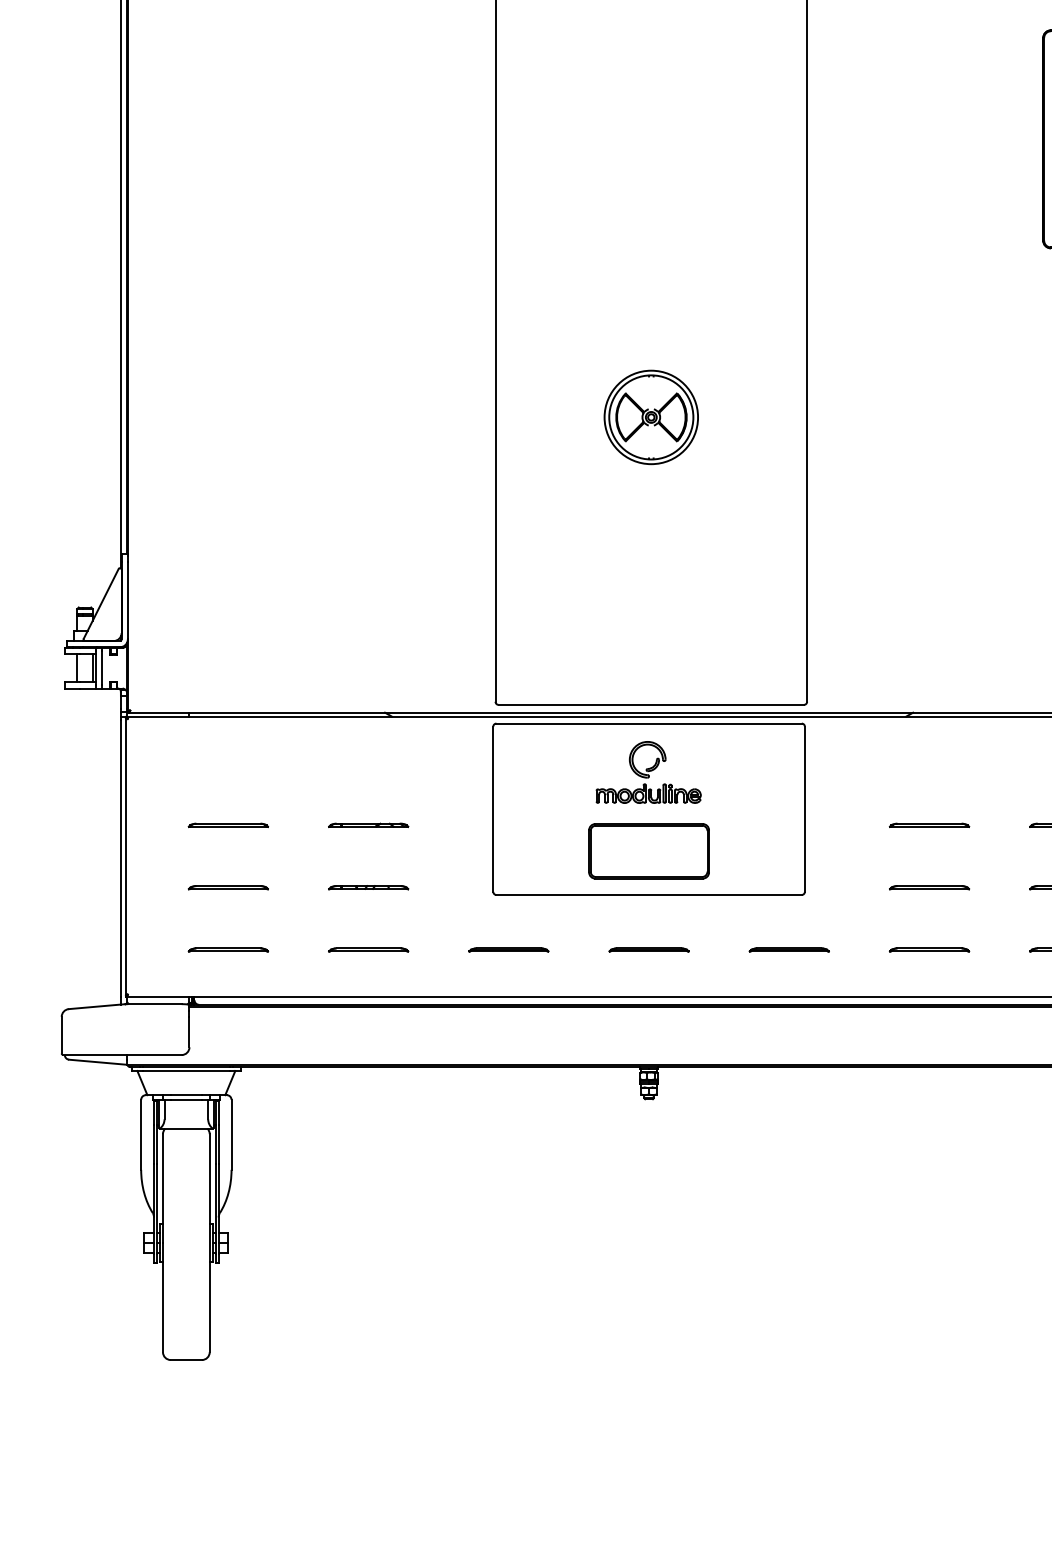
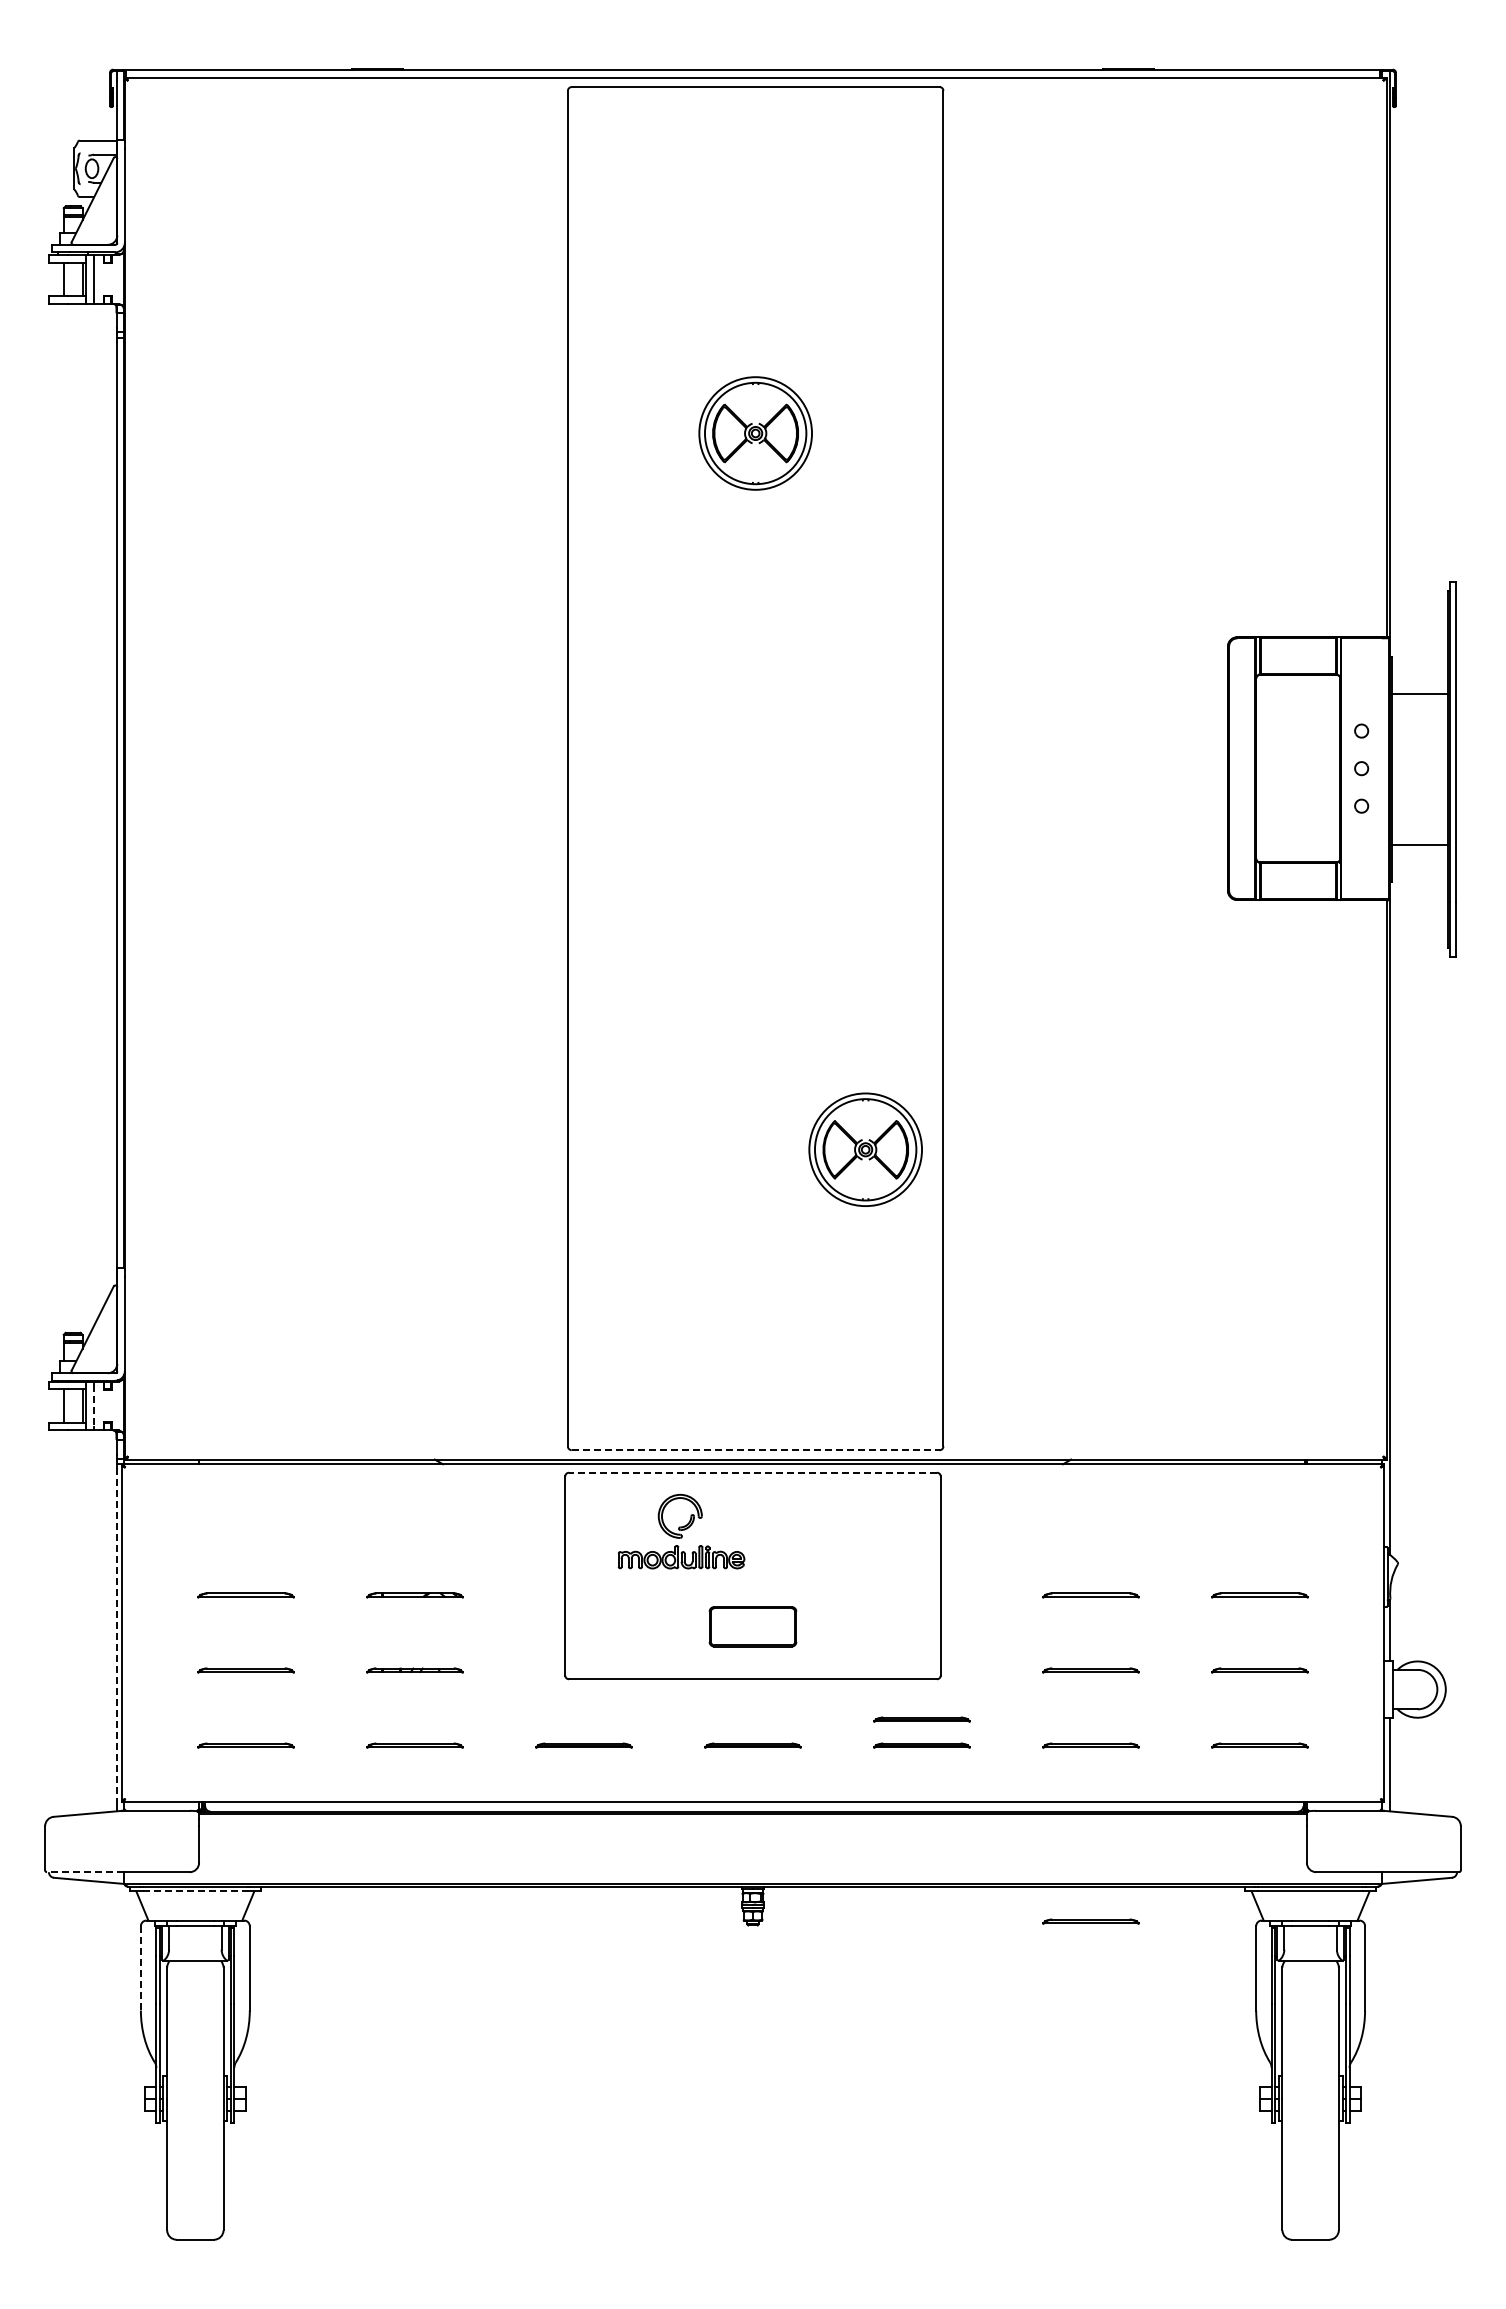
part: (651, 417) -> (865, 1149), moved
line: (101, 668) -> (93, 1406), solid -> dashed
line: (652, 705) -> (756, 1450), solid -> dashed
line: (648, 723) -> (752, 1472), solid -> dashed
part: (648, 772) -> (681, 1531), moved
part: (648, 851) -> (752, 1626), size x0.6
line: (120, 858) -> (116, 1635), solid -> dashed
part: (788, 928) -> (921, 1719), added
line: (95, 1055) -> (85, 1872), solid -> dashed
line: (186, 1071) -> (195, 1891), solid -> dashed
part: (929, 1095) -> (1090, 1921), added
line: (140, 1134) -> (140, 1968), solid -> dashed

